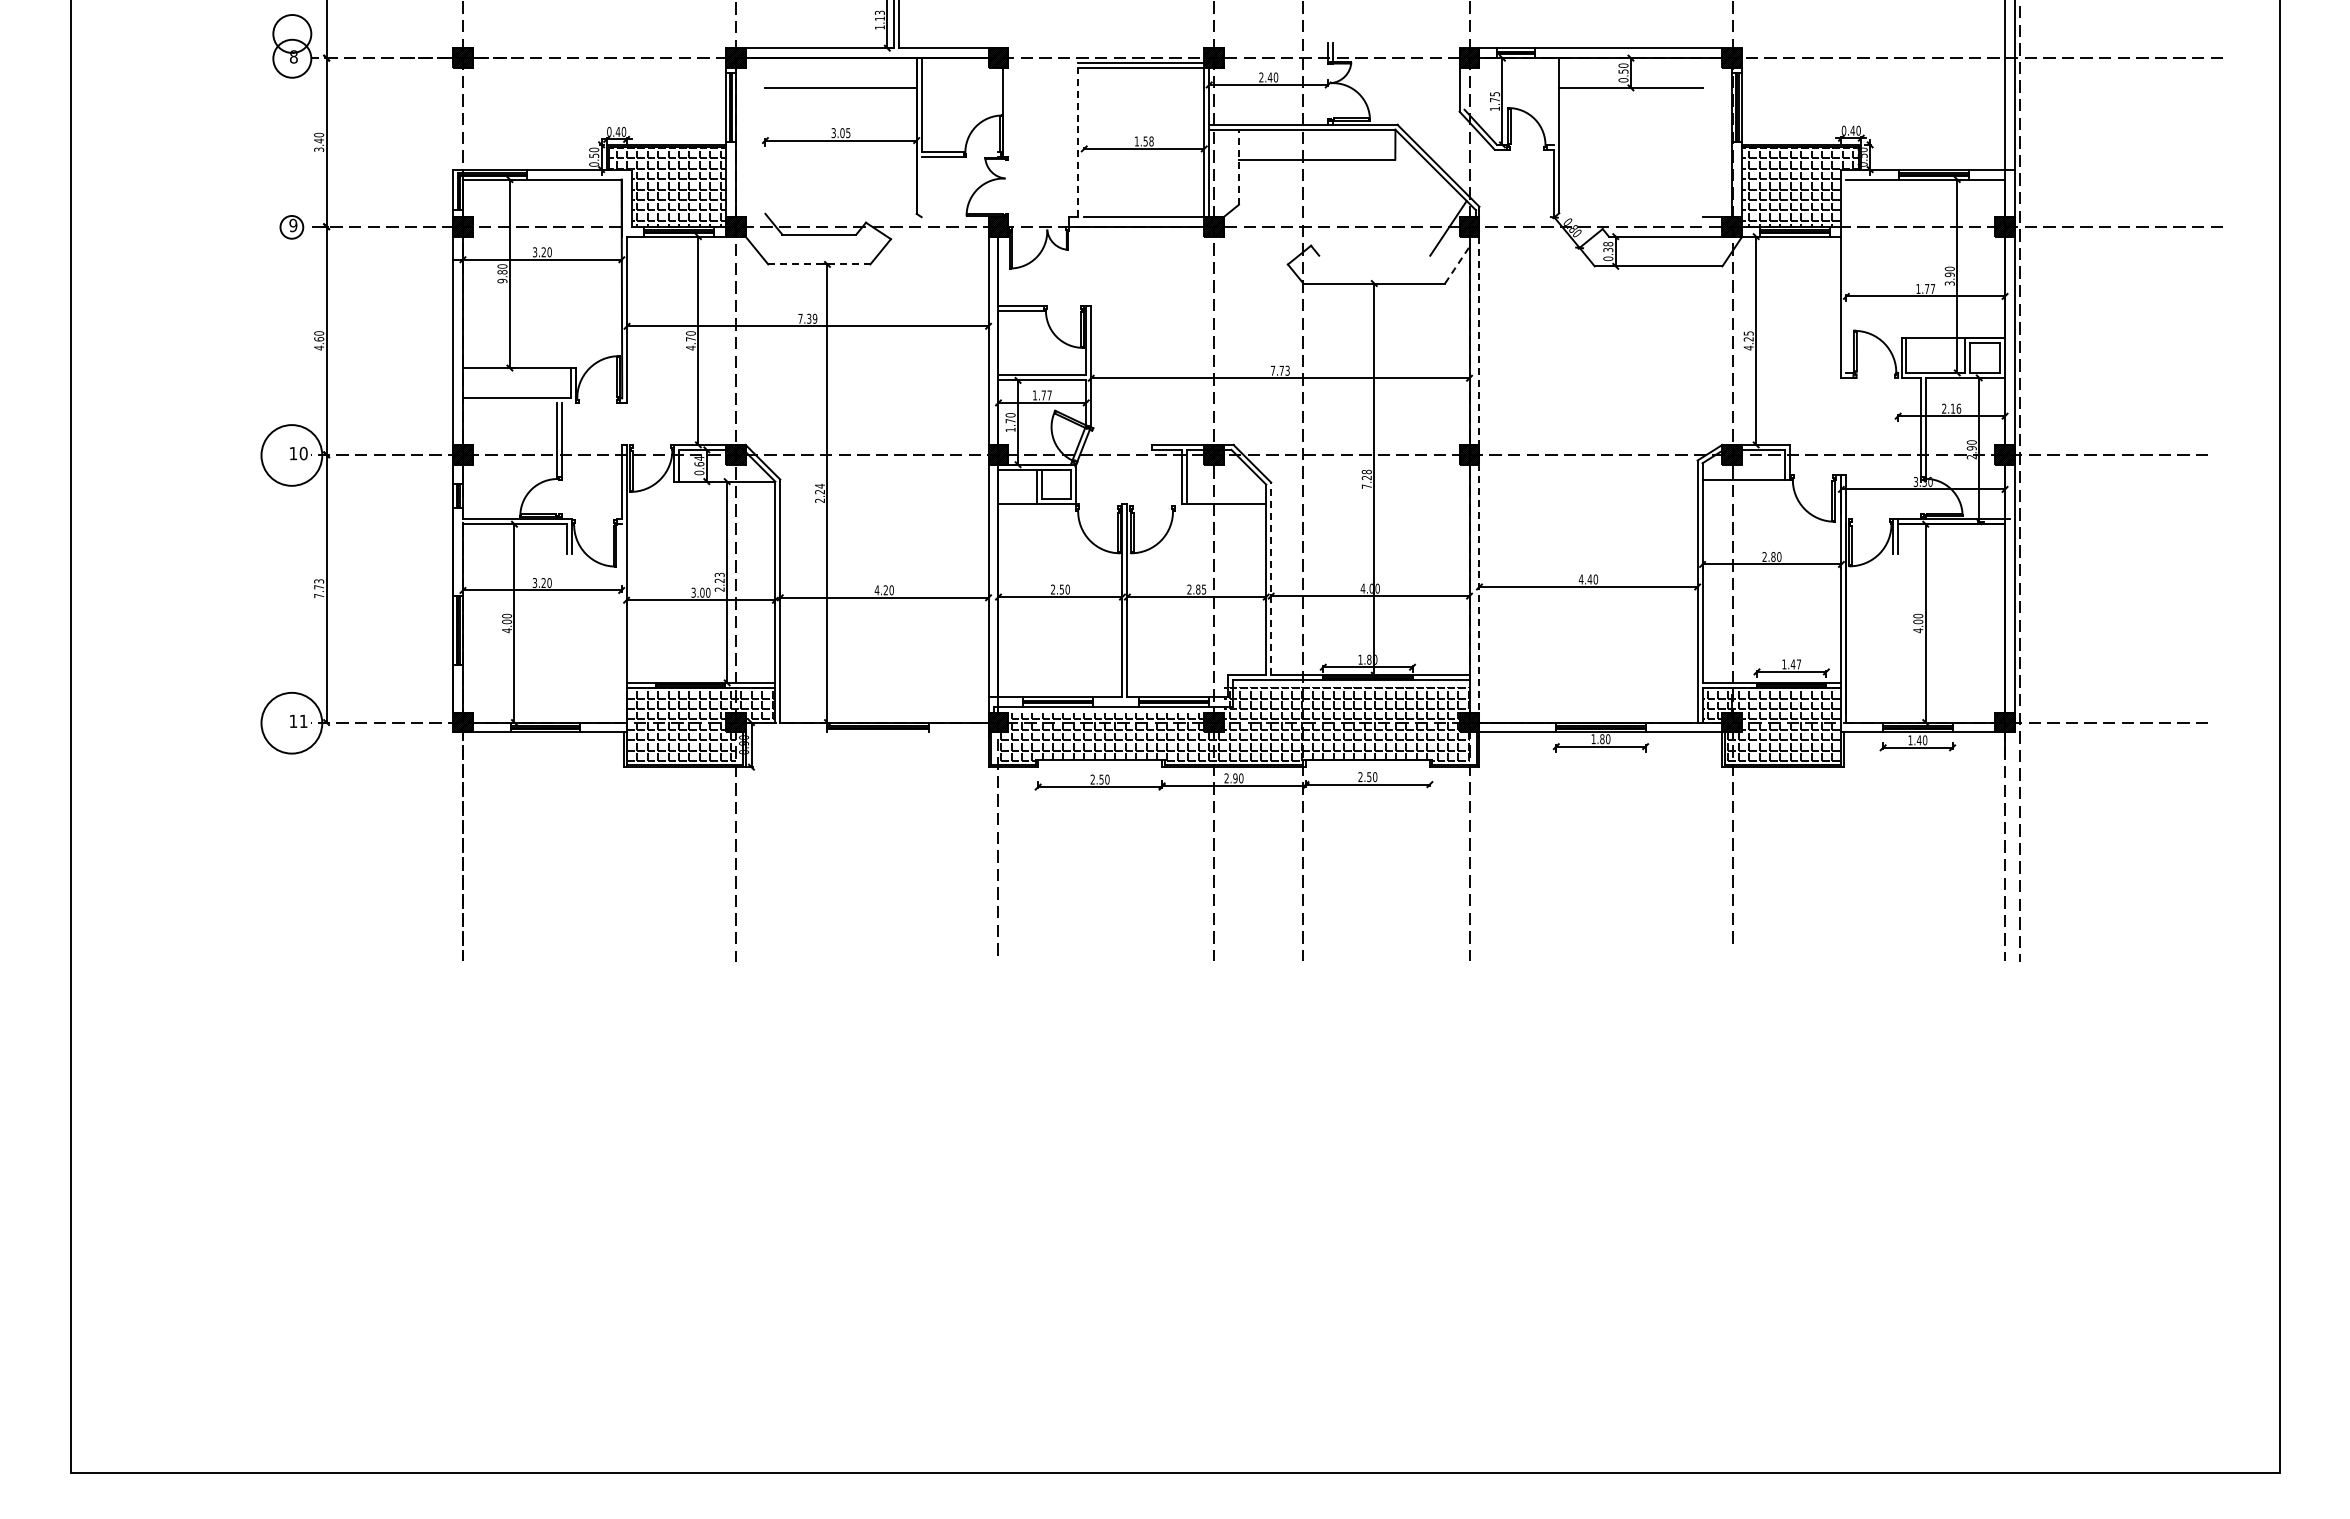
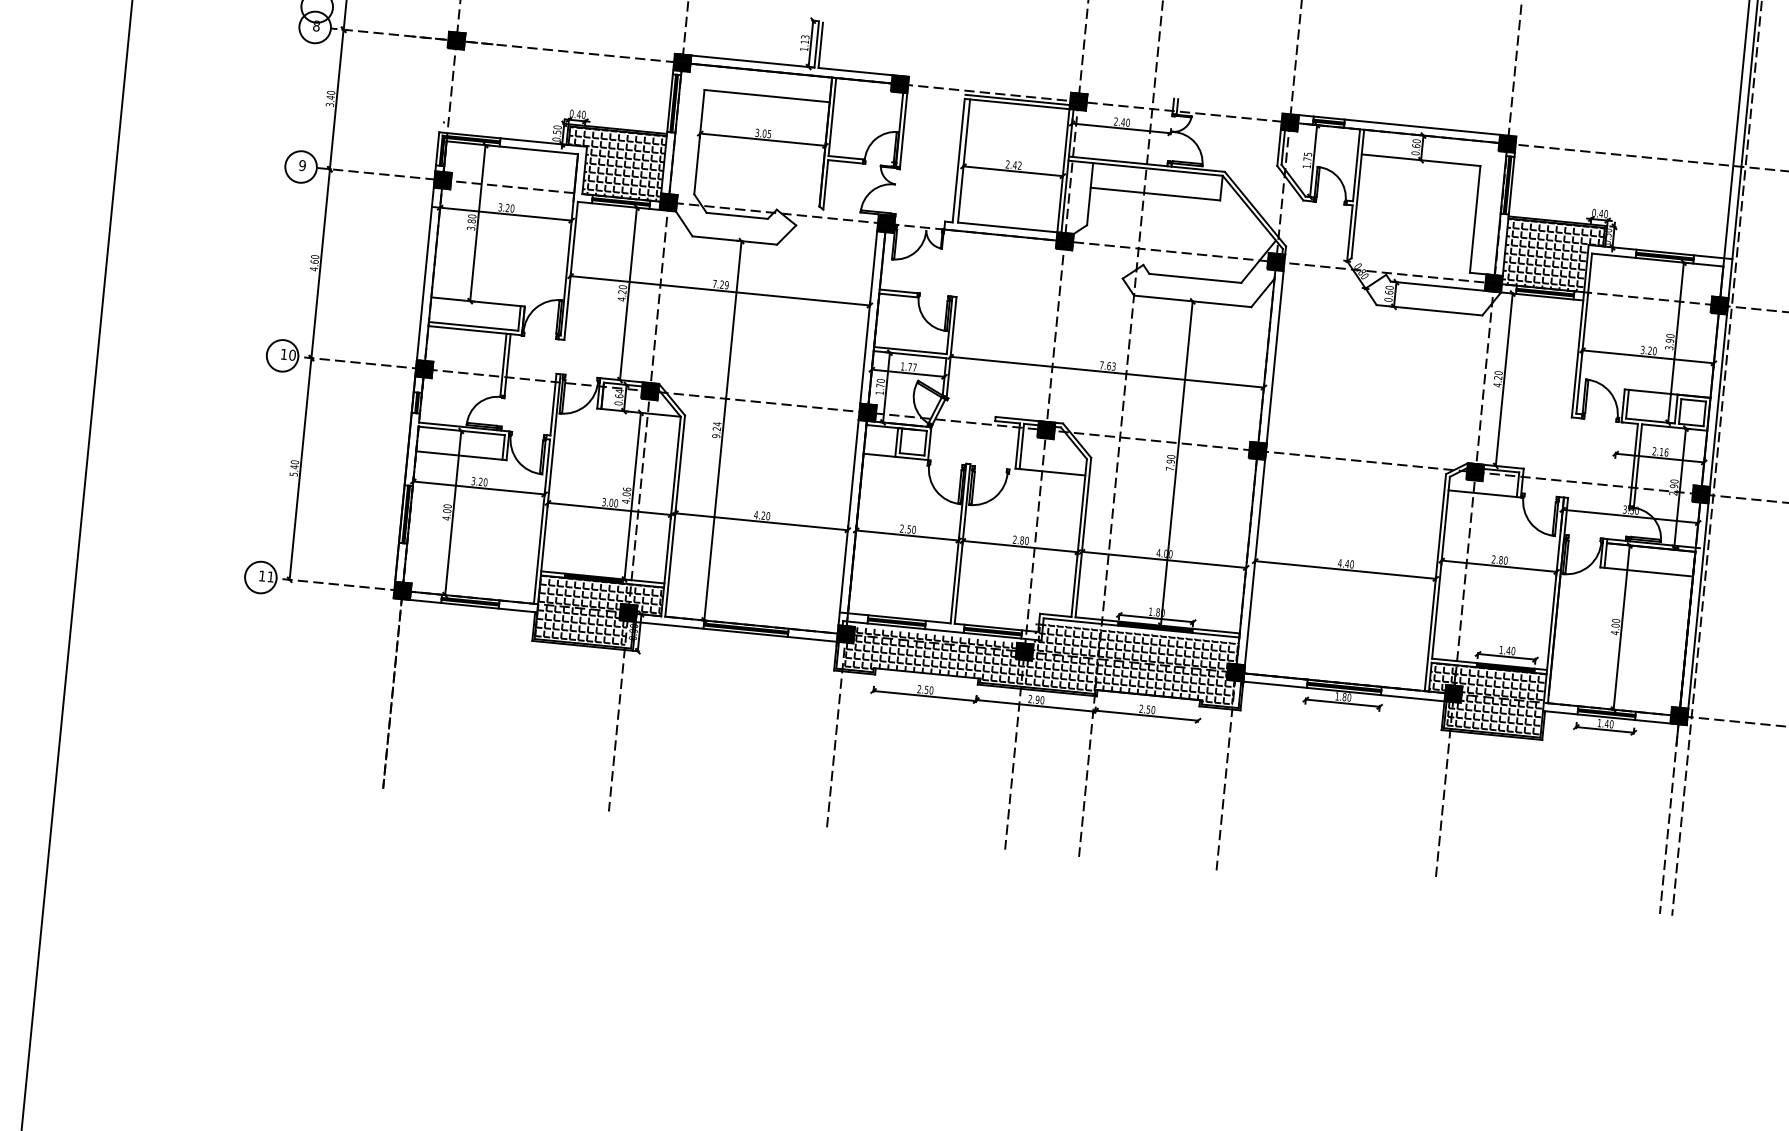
text: (1623, 71) -> (1416, 146), 0.50 -> 0.60
line: (1464, 88) -> (1283, 147), added
line: (1554, 101) -> (1356, 165), added
line: (1008, 113) -> (903, 130), added
text: (1143, 141) -> (1013, 165), 1.58 -> 2.42
line: (1077, 142) -> (958, 160), dashed -> solid
line: (1084, 142) -> (964, 161), added
line: (765, 150) -> (699, 141), added
line: (1702, 151) -> (1475, 218), added
line: (1238, 166) -> (1089, 193), dashed -> solid
line: (921, 186) -> (825, 184), added
circle: (291, 227) -> (300, 167), size x1.67
text: (1608, 247) -> (1389, 290), 0.38 -> 0.60
line: (1374, 255) -> (1195, 278), added
line: (819, 264) -> (734, 240), dashed -> solid
line: (1457, 264) -> (1263, 292), dashed -> solid
line: (1846, 275) -> (1584, 333), added
text: (502, 280) -> (471, 228), 9.80 -> 3.80
text: (1925, 288) -> (1648, 350), 1.77 -> 3.20
text: (809, 318) -> (722, 284), 7.39 -> 7.29
text: (1748, 333) -> (1498, 373), 4.25 -> 4.20
text: (690, 339) -> (622, 292), 4.70 -> 4.20
text: (1281, 370) -> (1108, 365), 7.73 -> 7.63
line: (518, 402) -> (474, 330), added
circle: (291, 455) -> (282, 355), size x0.62
text: (1366, 474) -> (1170, 458), 7.28 -> 7.90
line: (1479, 487) -> (1263, 478), dashed -> solid
text: (820, 500) -> (716, 436), 2.24 -> 9.24
line: (517, 553) -> (461, 455), added
line: (1949, 553) -> (1647, 571), added
line: (1271, 578) -> (1083, 537), dashed -> solid
text: (719, 581) -> (626, 494), 2.23 -> 4.06
text: (319, 588) -> (294, 468), 7.73 -> 5.40
text: (1203, 589) -> (1026, 540), 2.85 -> 2.80
line: (621, 623) -> (541, 521), added
text: (1798, 664) -> (1513, 651), 1.47 -> 1.40
circle: (291, 723) -> (260, 577), size x0.62
line: (866, 732) -> (735, 631), added

